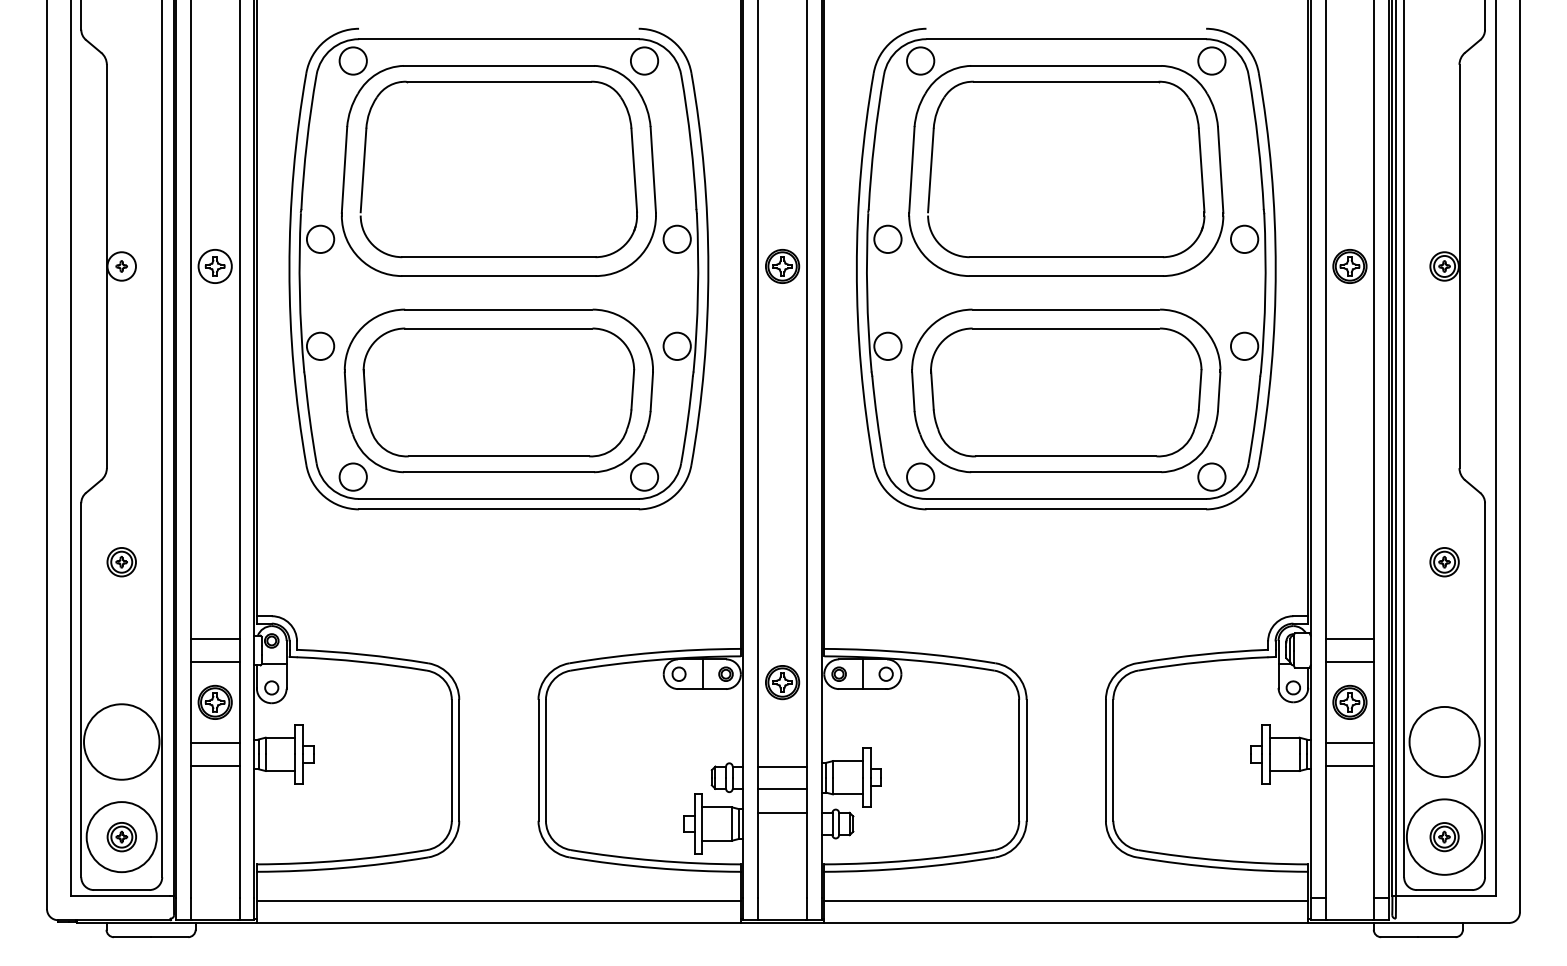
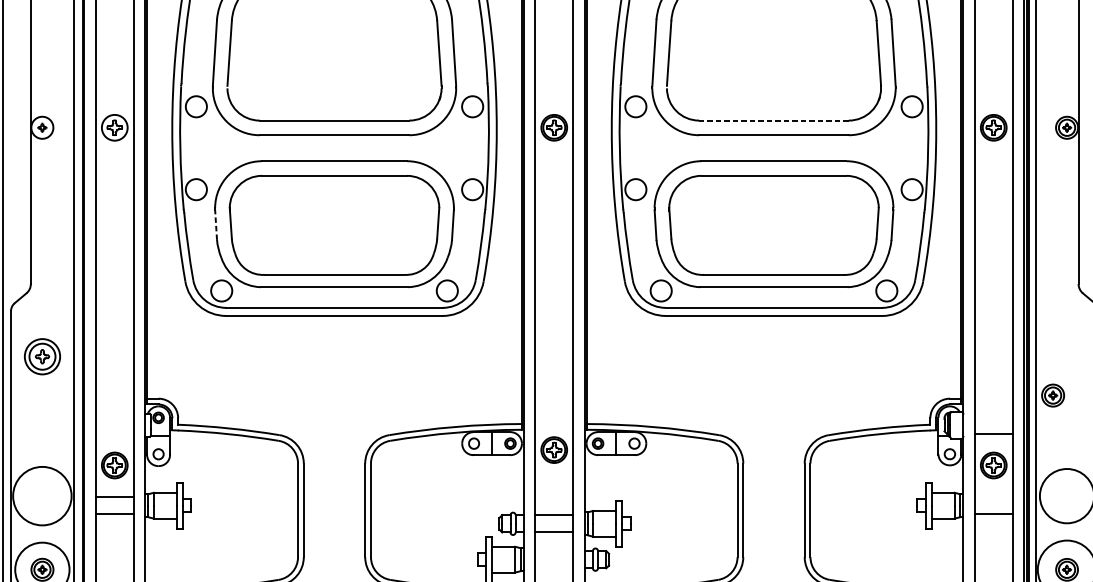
line: (1066, 257) -> (774, 120), solid -> dashed
line: (345, 391) -> (215, 224), solid -> dashed
part: (121, 562) -> (42, 357), size x1.6
part: (1444, 562) -> (1053, 395), moved
line: (214, 639) -> (114, 416), removed
line: (1349, 639) -> (993, 416), removed
line: (214, 661) -> (114, 433), removed
line: (1349, 743) -> (993, 497), removed
line: (782, 812) -> (554, 550), removed

